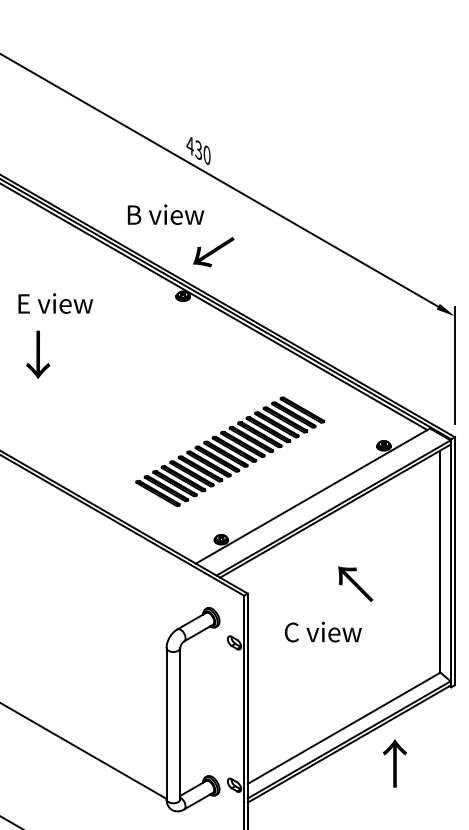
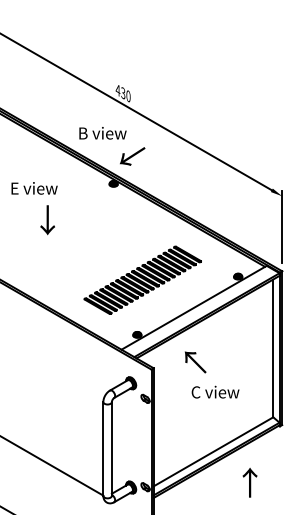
text: (37, 355) -> (47, 220), moved
text: (355, 584) -> (195, 362), moved
text: (323, 631) -> (215, 391), moved
text: (394, 763) -> (249, 482), moved

